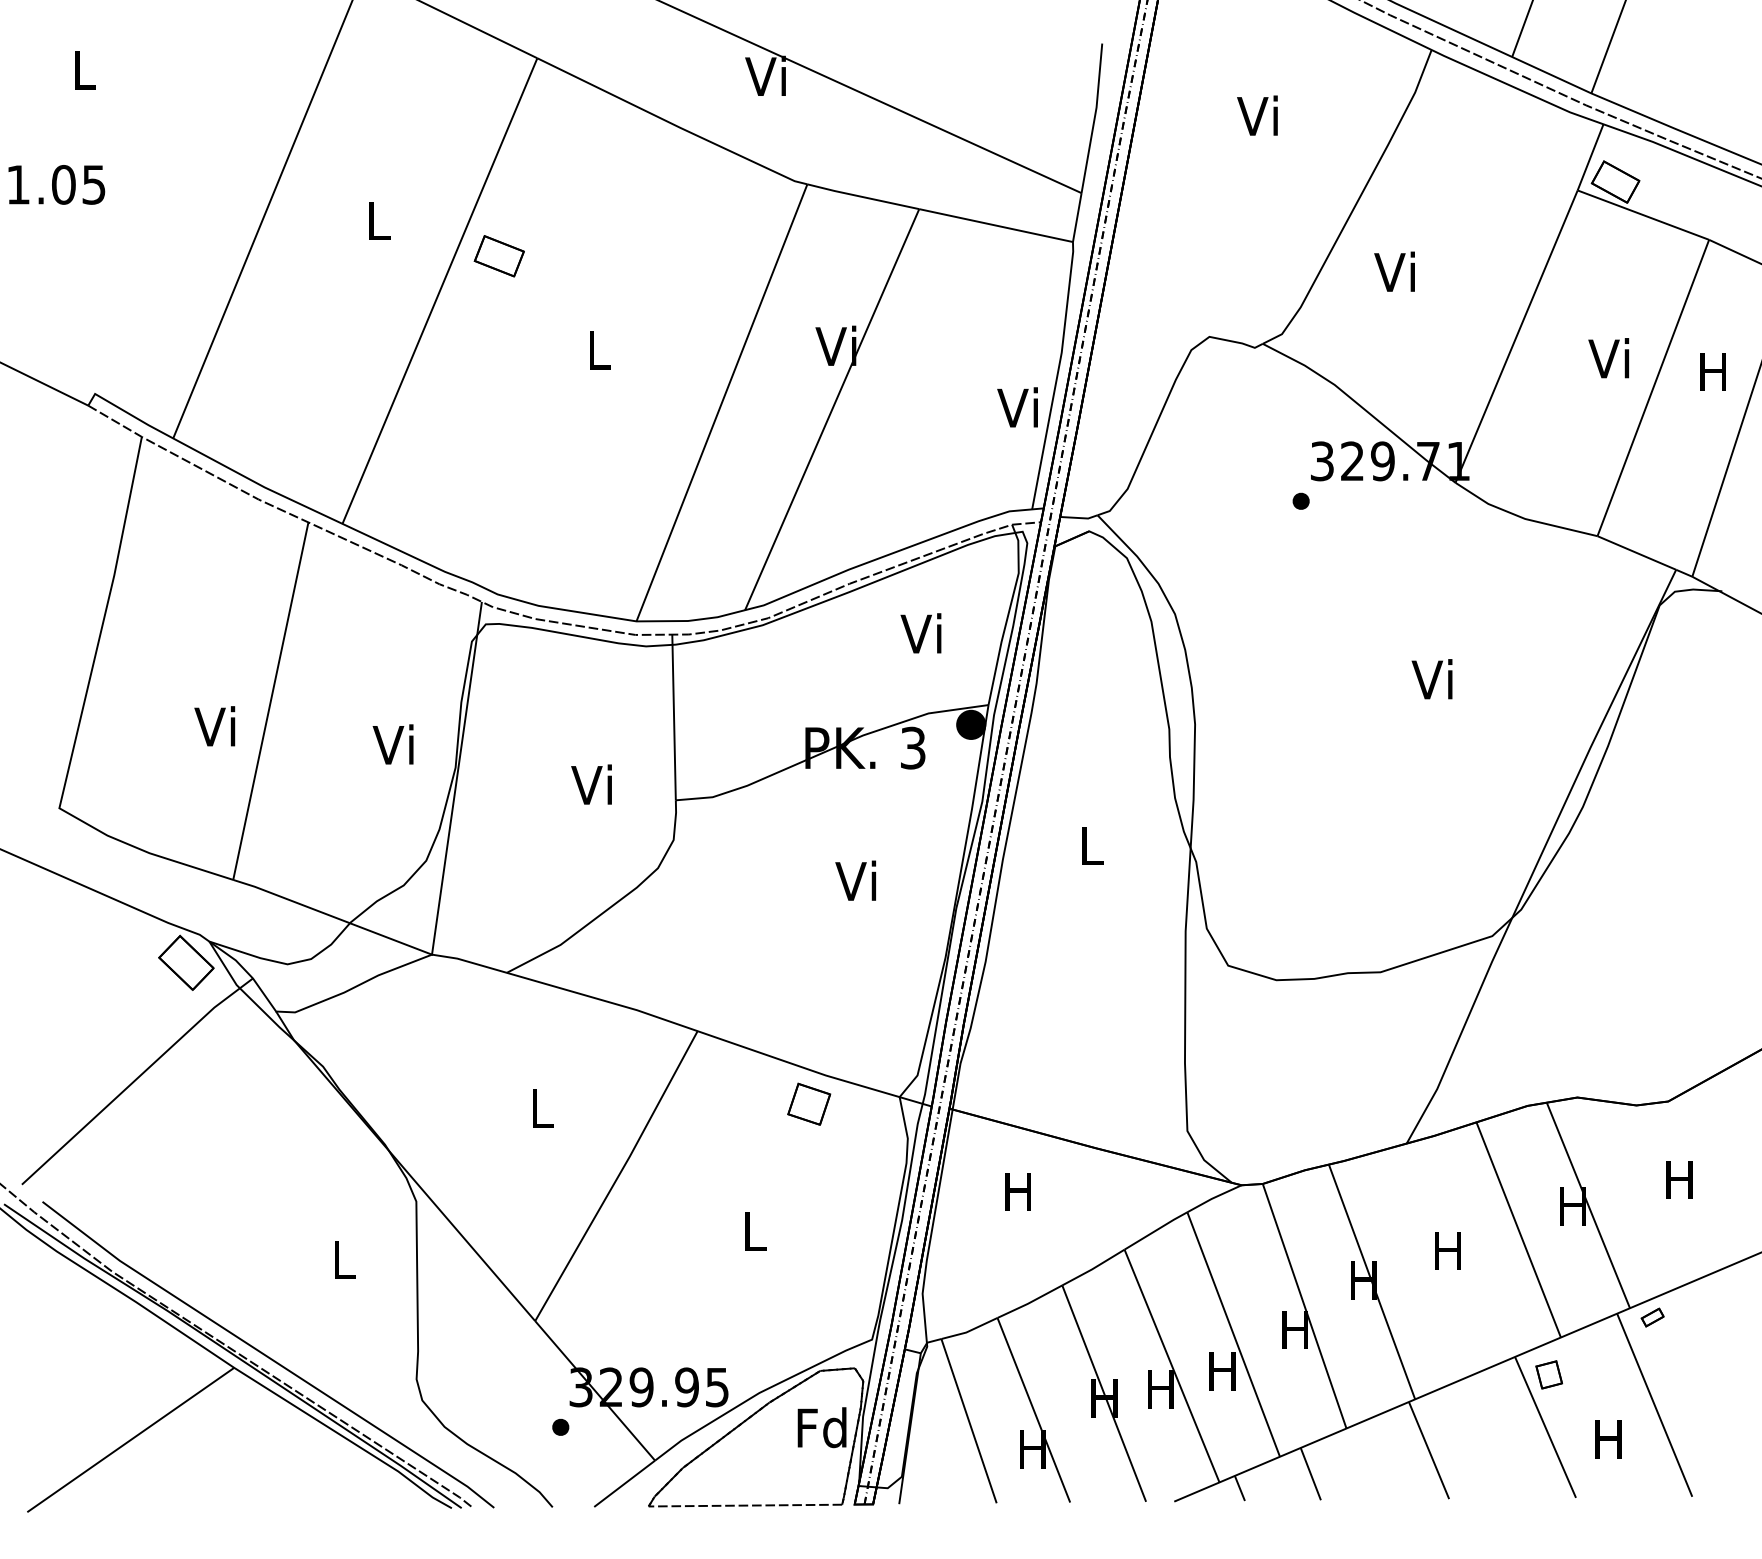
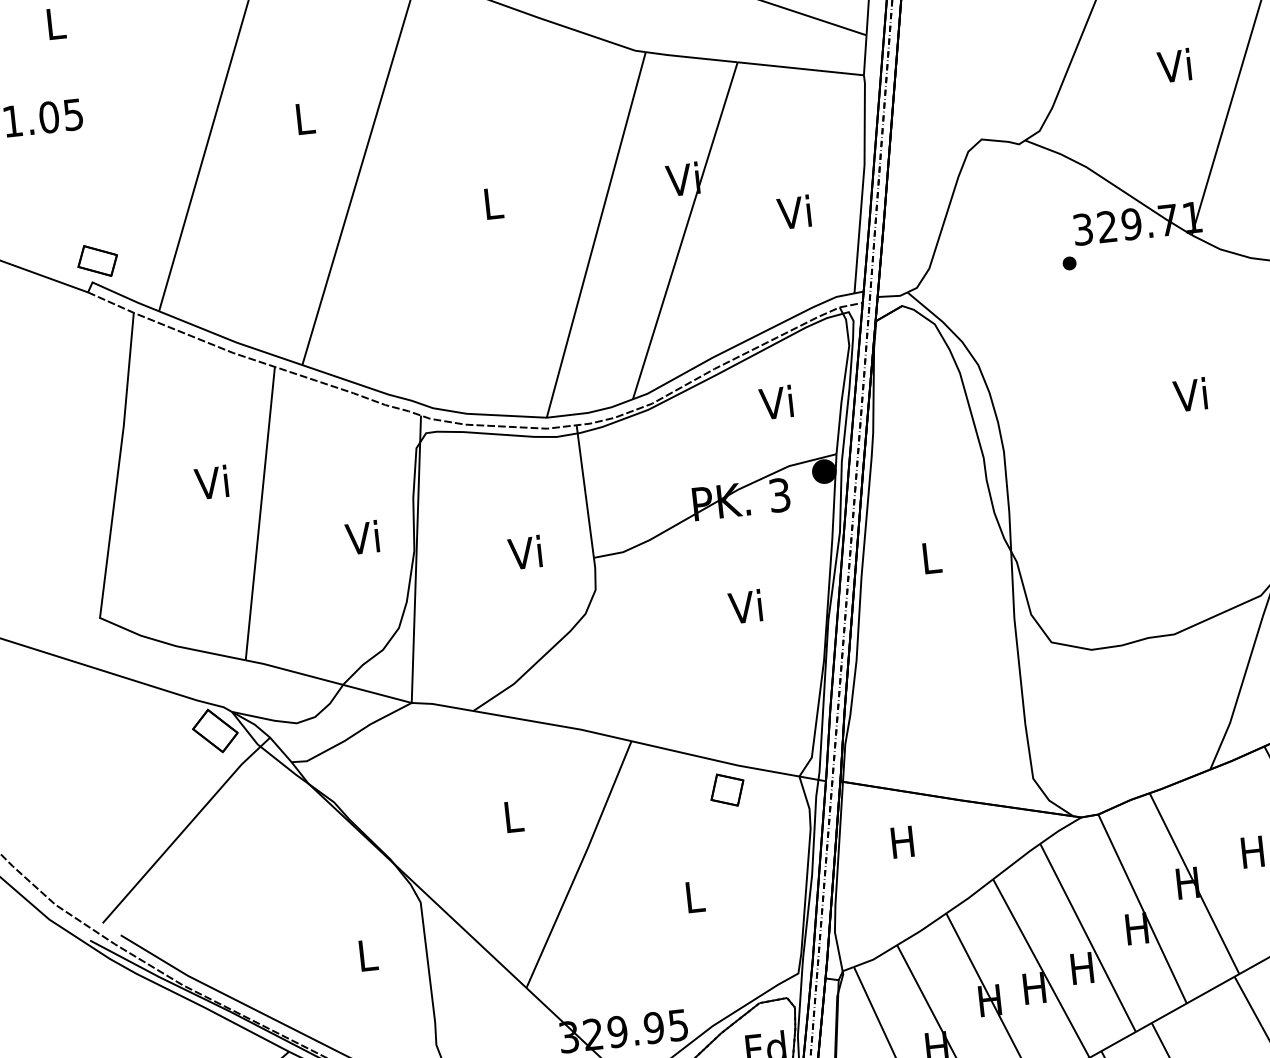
part: (498, 256) -> (97, 261), moved
text: (1394, 271) -> (1174, 65), moved
text: (1017, 407) -> (793, 212), moved
text: (214, 726) -> (211, 482), moved

